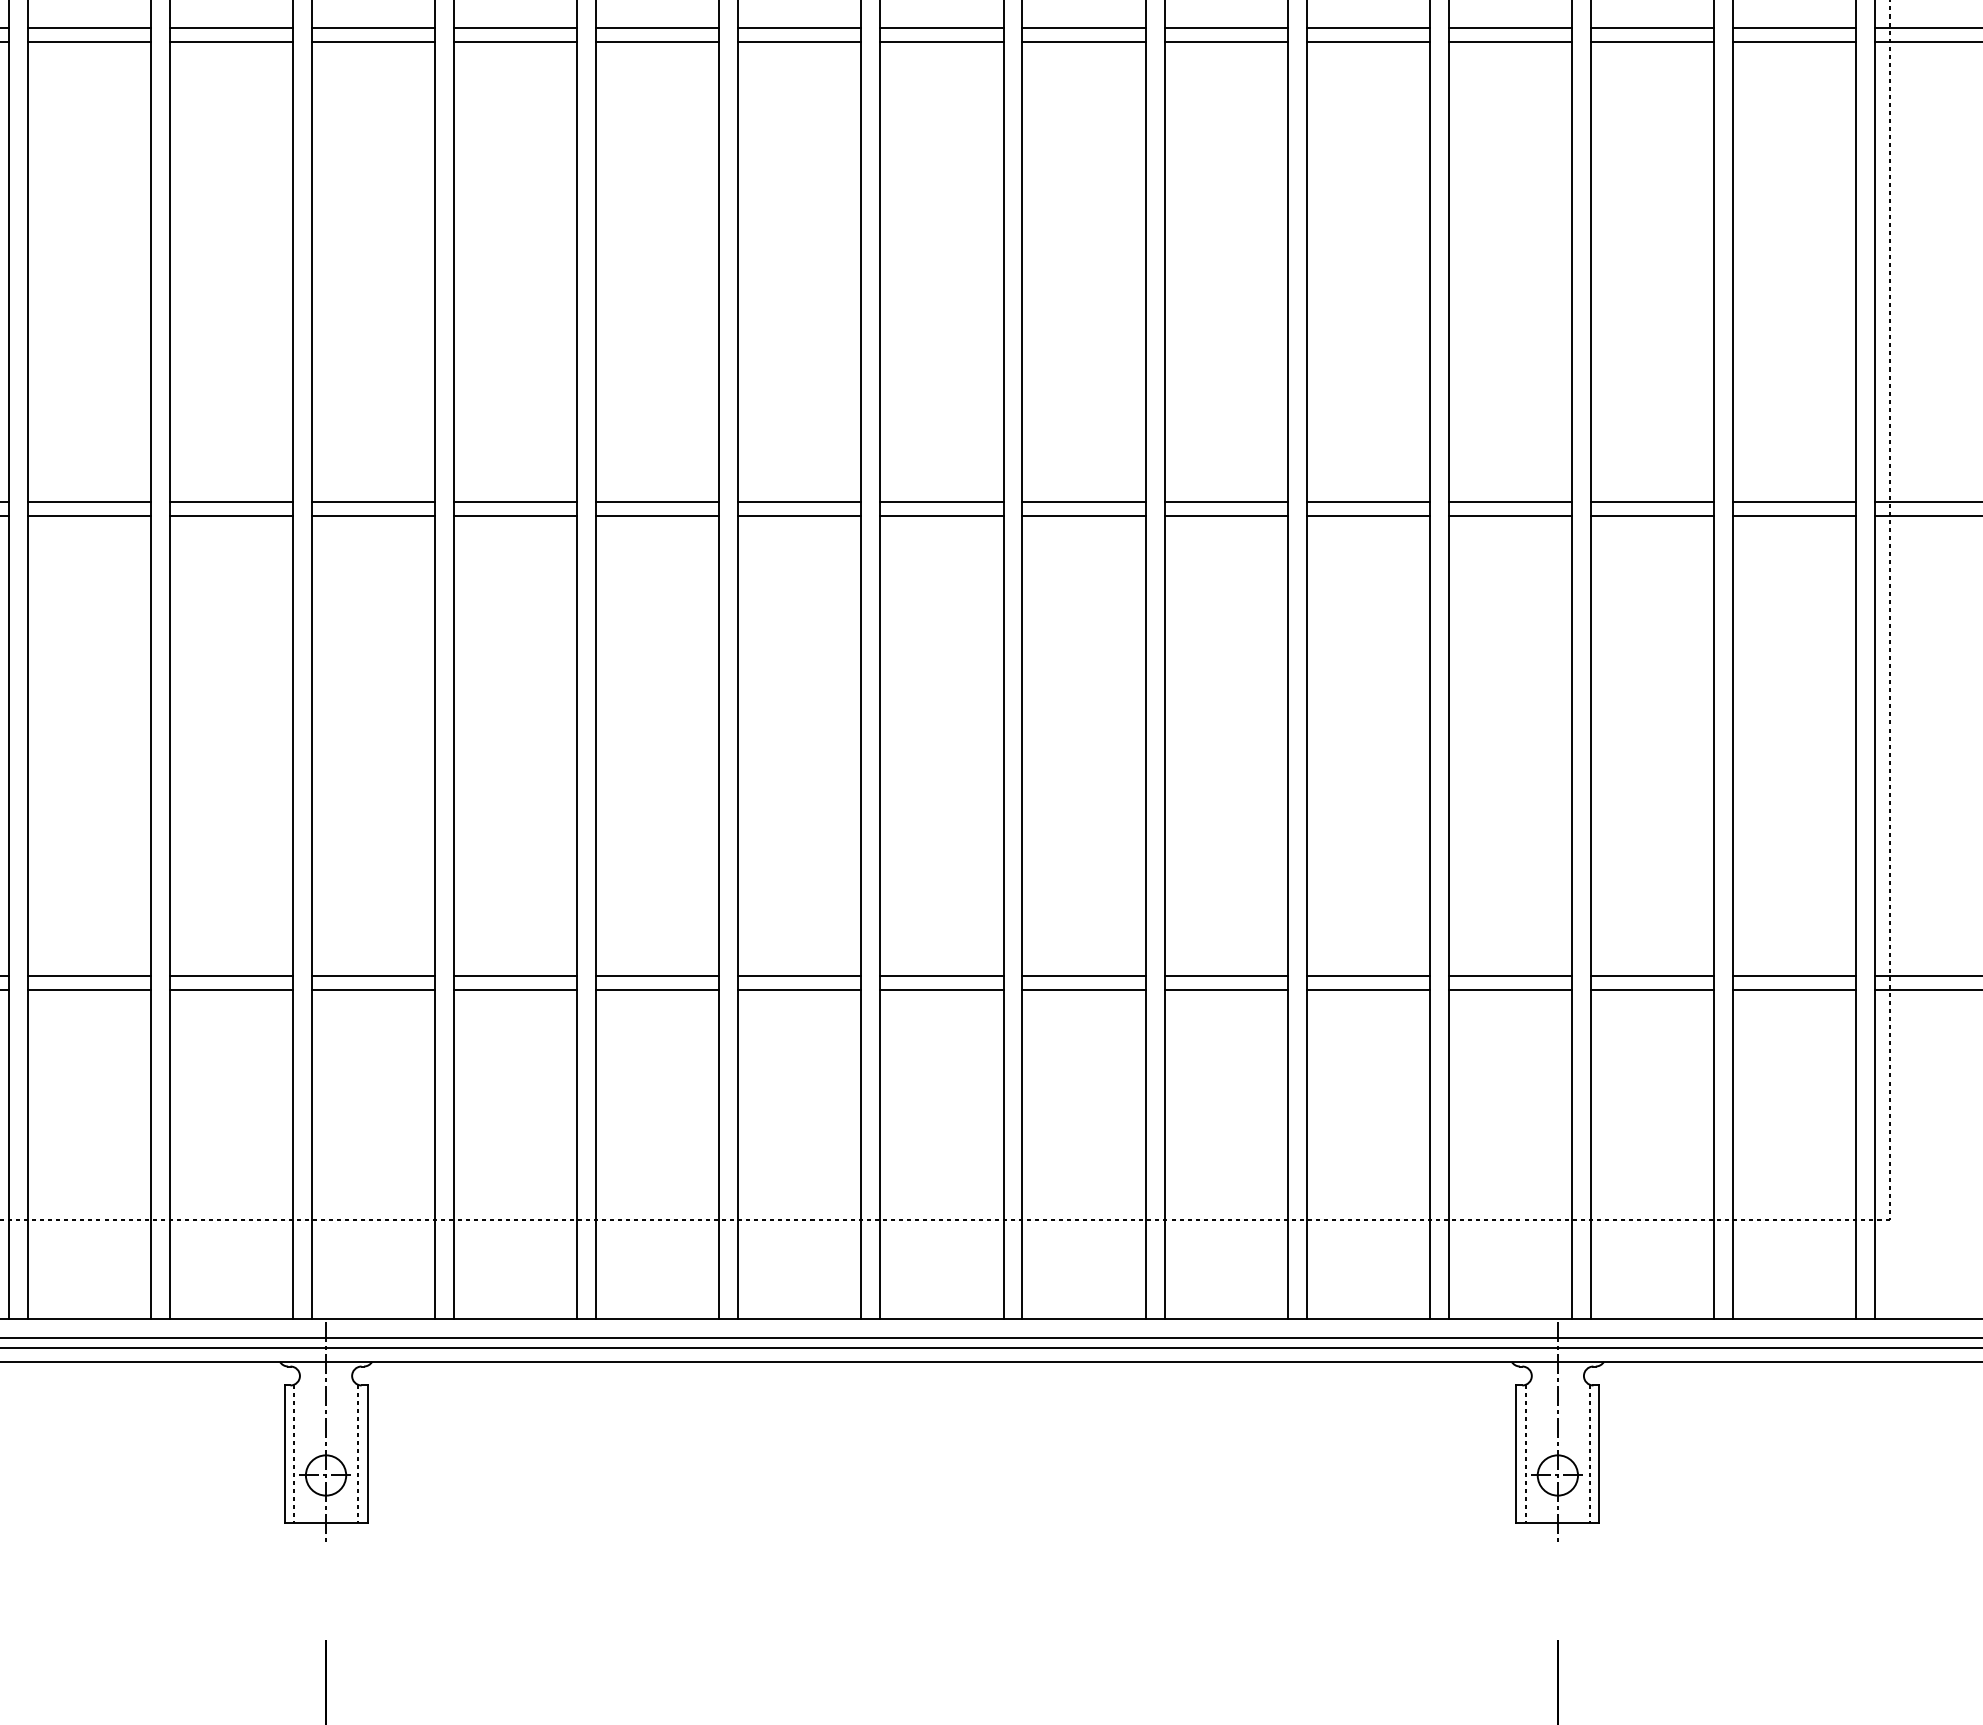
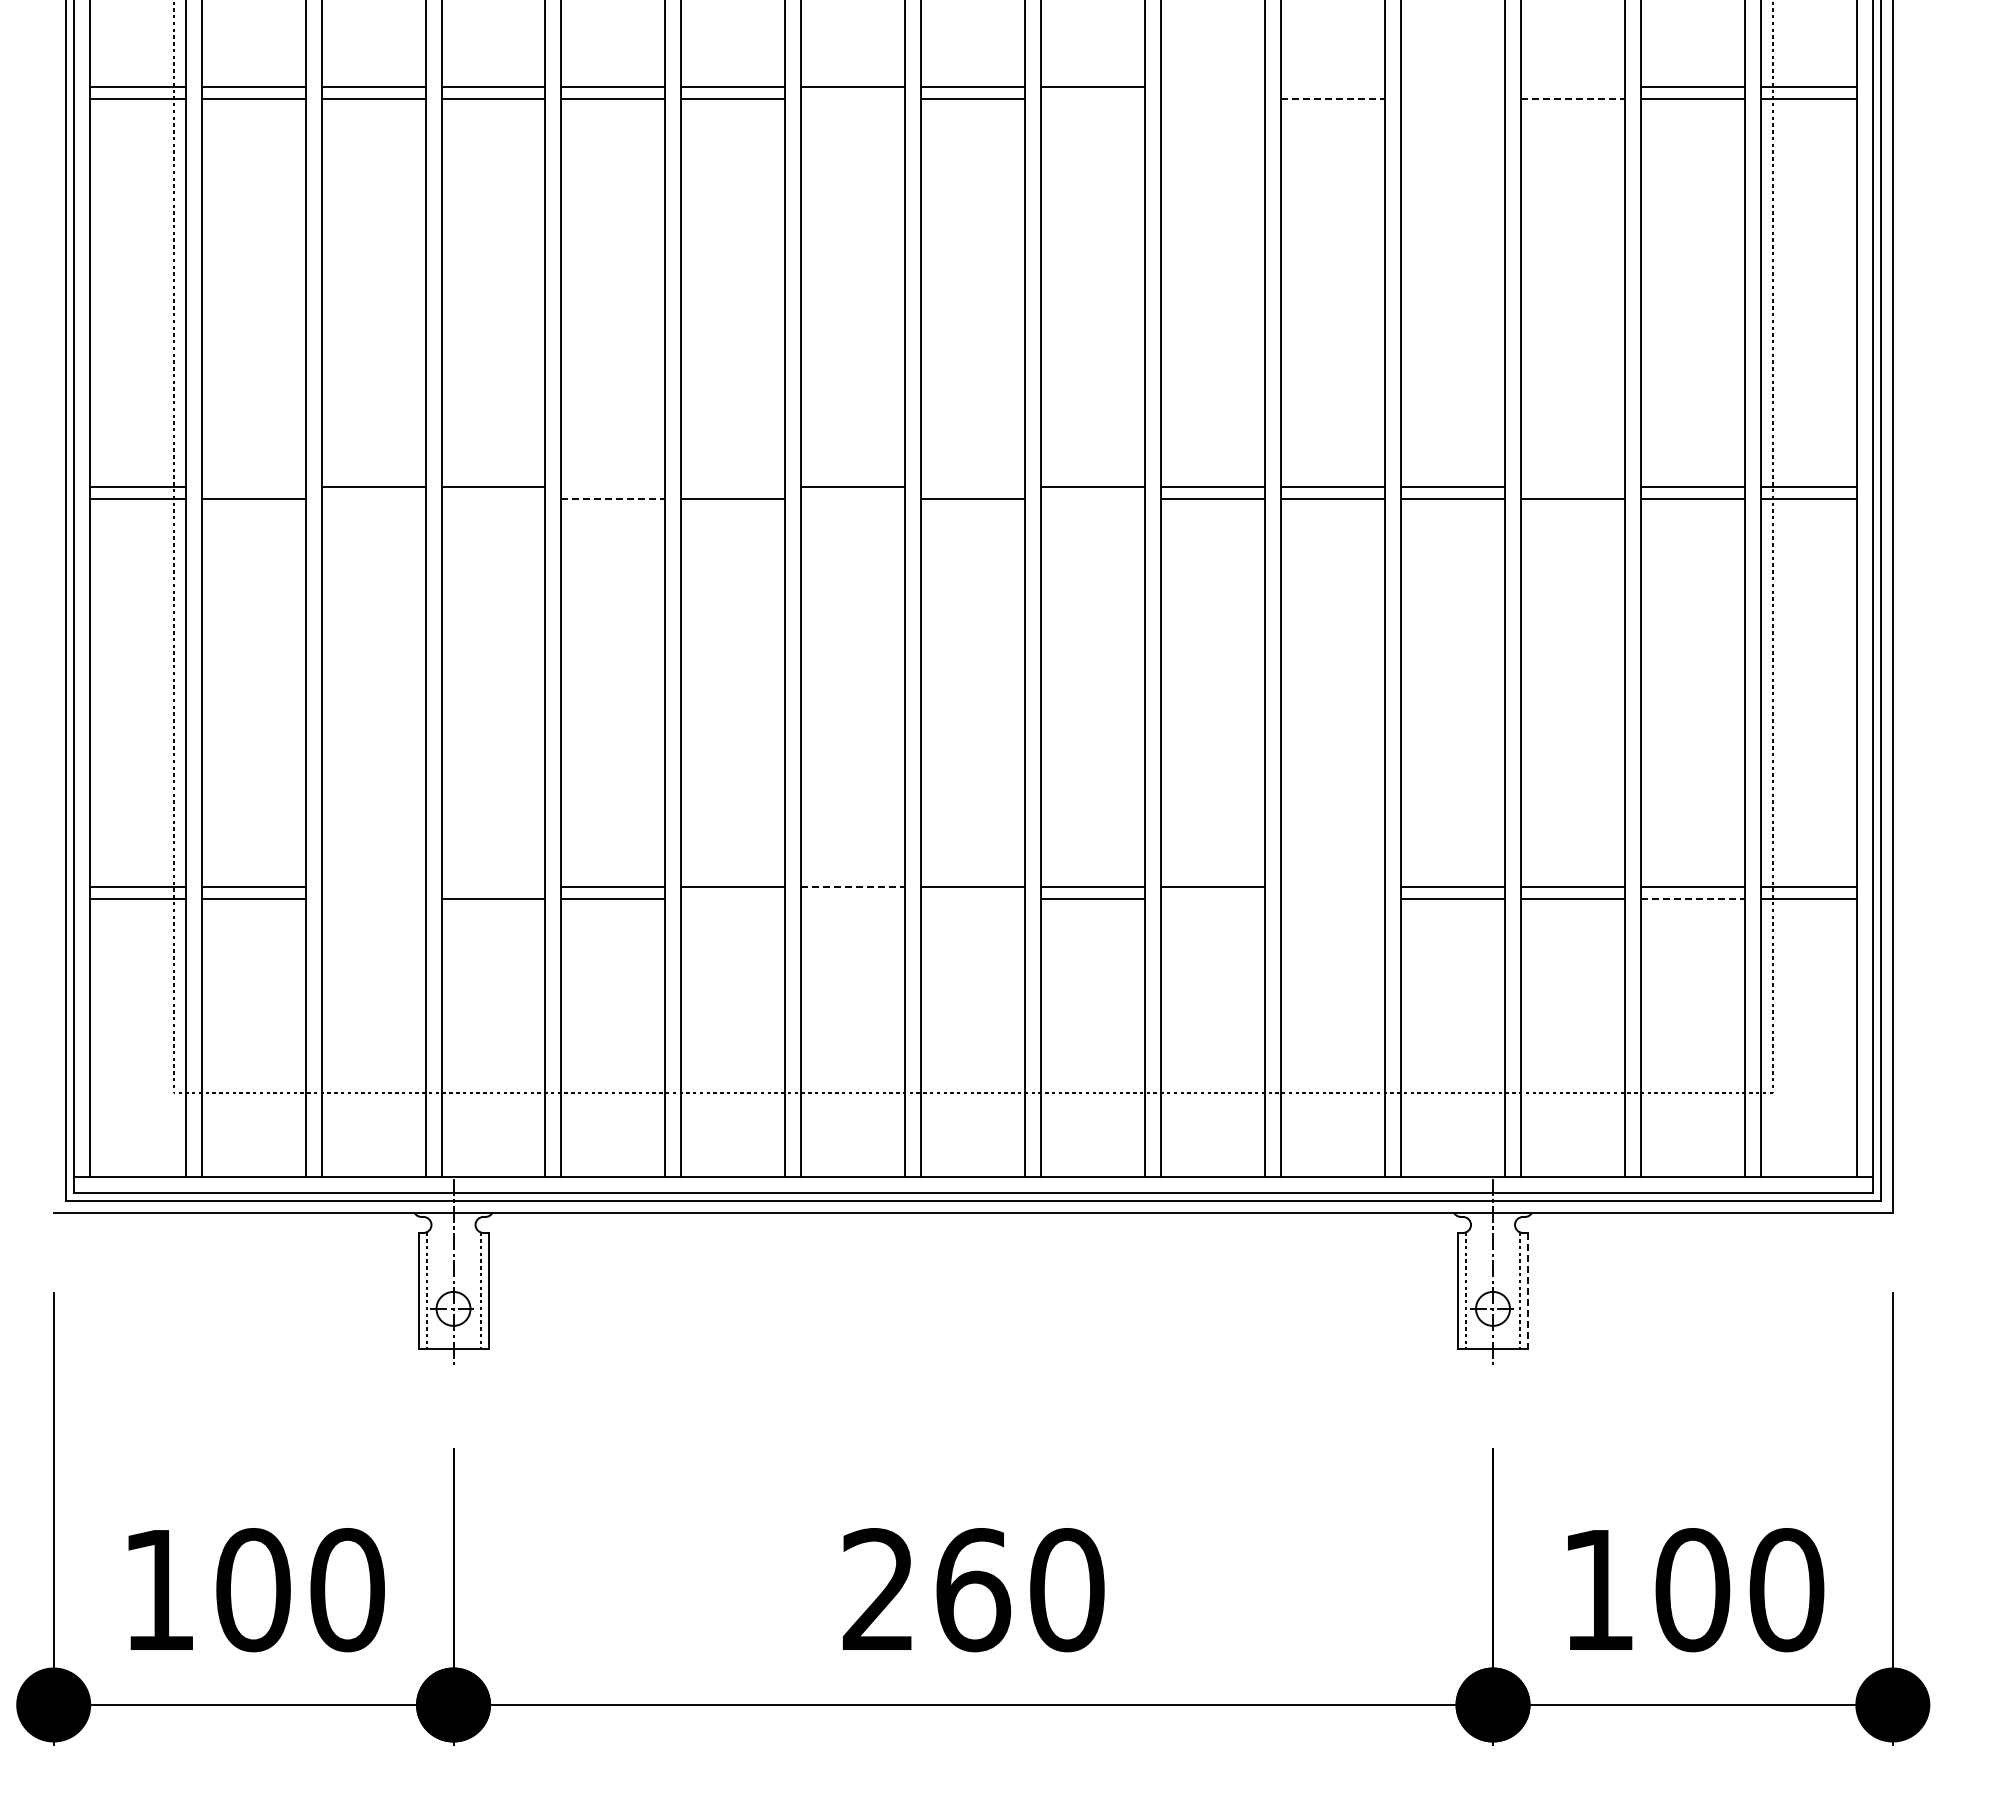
line: (1226, 28) -> (1213, 87), removed
line: (1368, 28) -> (1333, 87), removed
line: (1509, 28) -> (1452, 87), removed
line: (1652, 28) -> (1572, 87), removed
line: (800, 42) -> (853, 99), removed
line: (1084, 42) -> (1093, 99), removed
line: (1226, 42) -> (1213, 99), removed
line: (1368, 42) -> (1333, 99), solid -> dashed
line: (1509, 42) -> (1452, 99), removed
line: (1652, 42) -> (1572, 99), solid -> dashed
line: (89, 502) -> (253, 487), removed
line: (515, 502) -> (613, 487), removed
line: (657, 502) -> (733, 487), removed
line: (942, 502) -> (973, 487), removed
line: (1652, 502) -> (1572, 487), removed
line: (231, 516) -> (373, 499), removed
line: (373, 516) -> (493, 499), removed
line: (515, 516) -> (613, 499), solid -> dashed
line: (800, 516) -> (853, 499), removed
line: (1084, 516) -> (1093, 499), removed
line: (231, 976) -> (373, 887), removed
line: (373, 976) -> (493, 887), removed
line: (800, 976) -> (853, 887), solid -> dashed
line: (1368, 976) -> (1333, 887), removed
line: (231, 990) -> (373, 899), removed
line: (657, 990) -> (733, 899), removed
line: (800, 990) -> (853, 899), removed
line: (942, 990) -> (973, 899), removed
line: (1226, 990) -> (1213, 899), removed
line: (1368, 990) -> (1333, 899), removed
line: (1794, 990) -> (1692, 899), solid -> dashed
line: (1599, 1453) -> (1528, 1290), solid -> dashed

